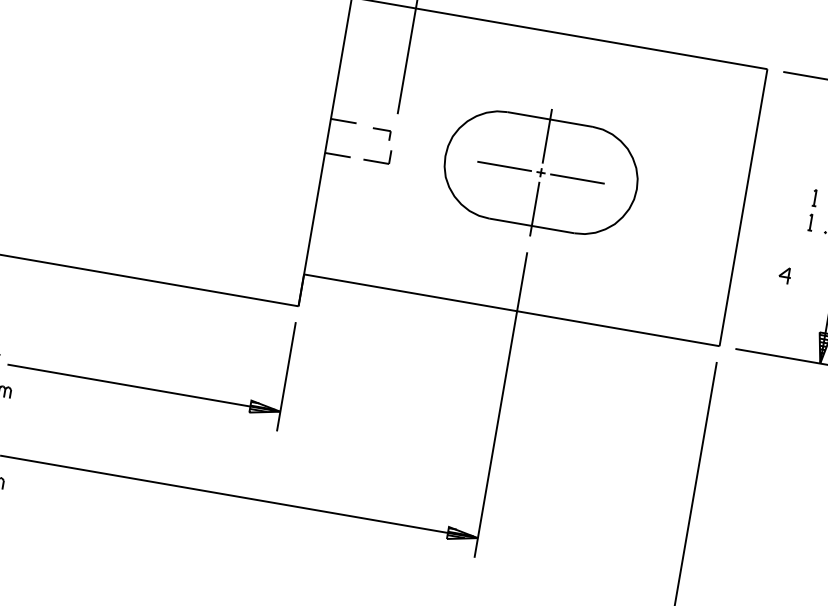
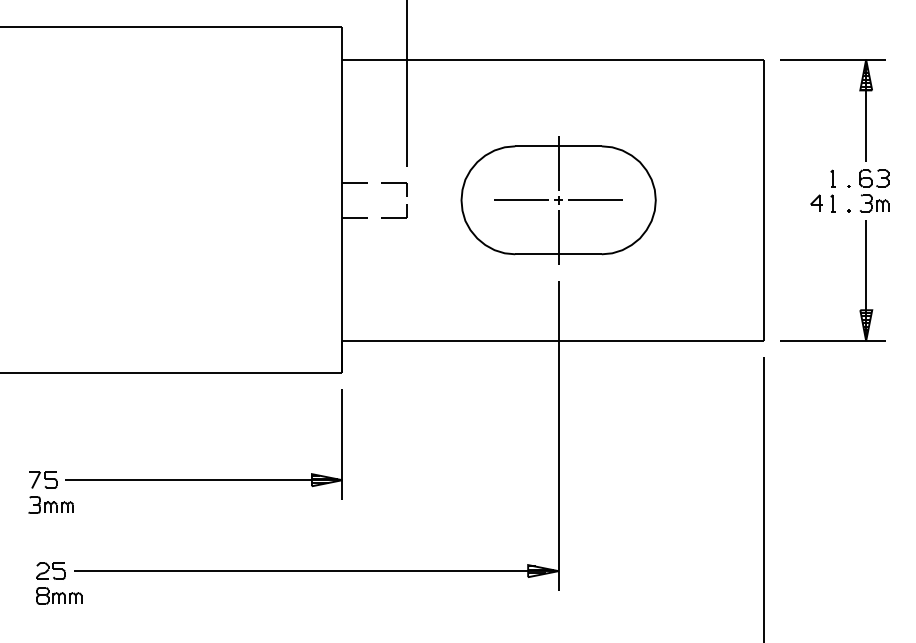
part: (381, 134) -> (394, 189), size x1.43
part: (785, 274) -> (816, 202), moved

